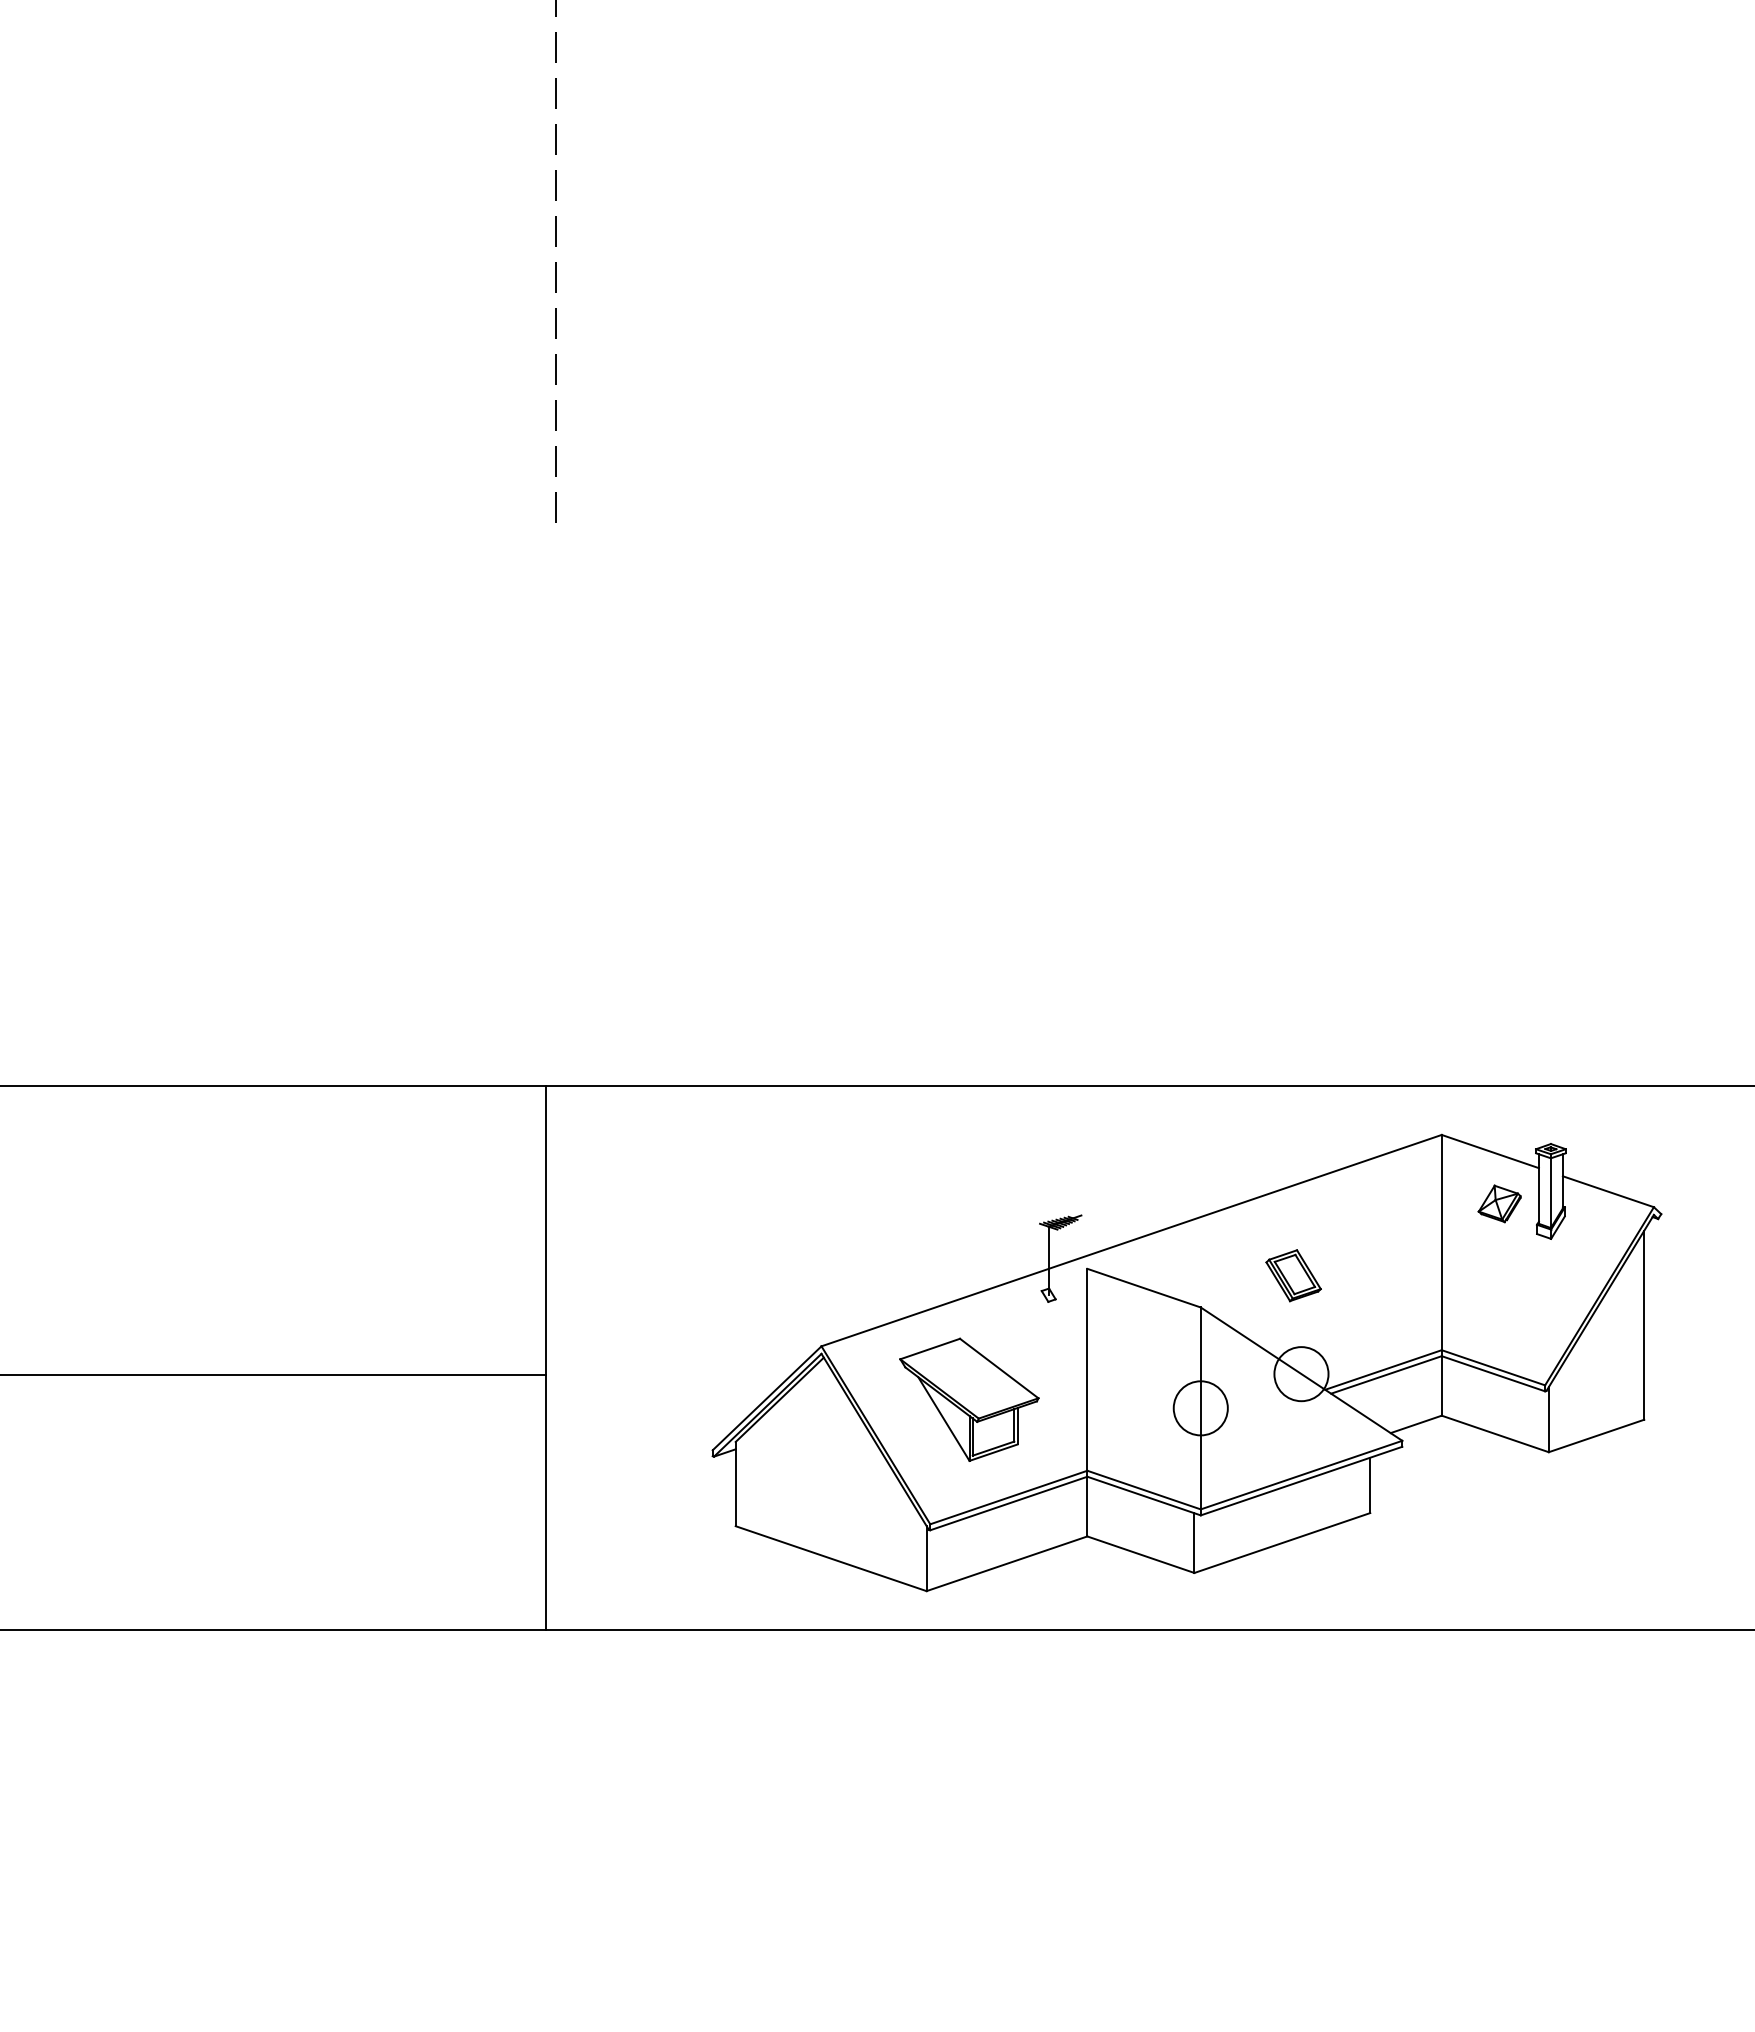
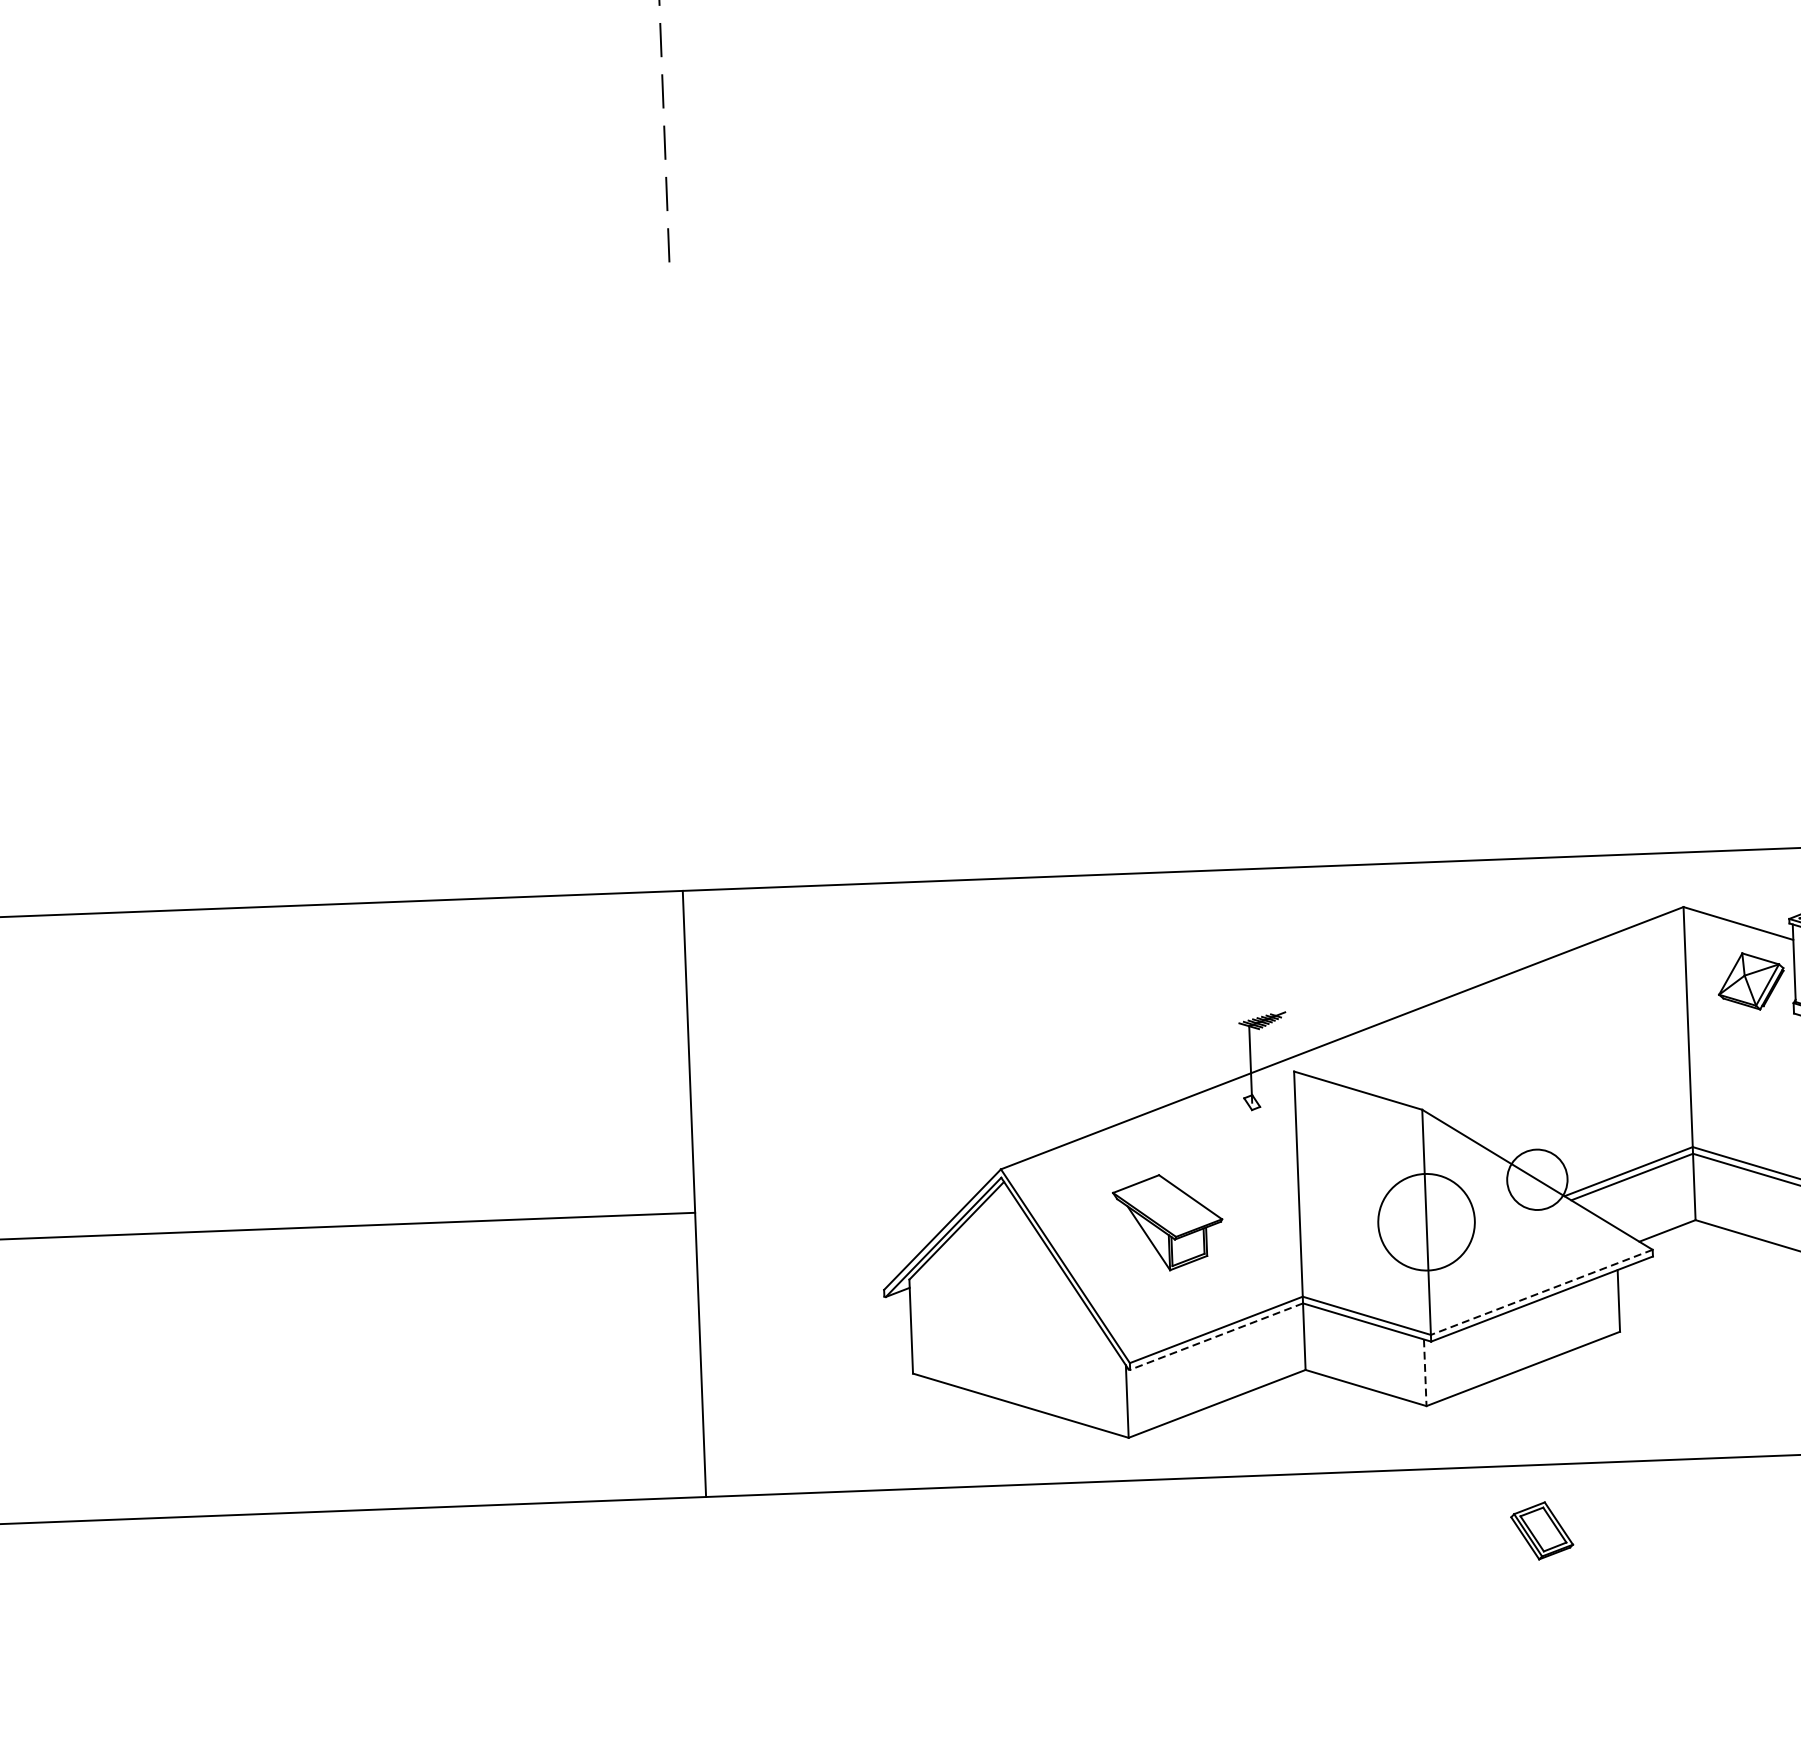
part: (1499, 1203) -> (1750, 981), size x1.4
part: (1293, 1275) -> (1541, 1530), moved
part: (969, 1399) -> (1168, 1222), size x0.7
circle: (1200, 1408) -> (1426, 1222), size x1.6
line: (1301, 1475) -> (1541, 1292), solid -> dashed
line: (1008, 1503) -> (1216, 1336), solid -> dashed
line: (1194, 1543) -> (1425, 1373), solid -> dashed

